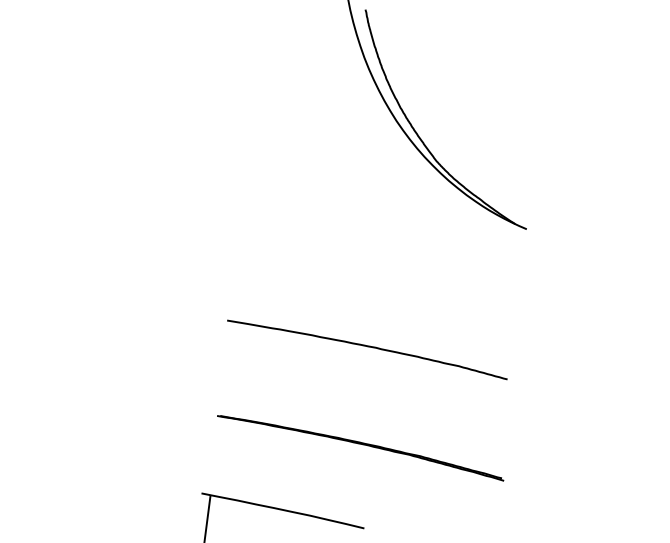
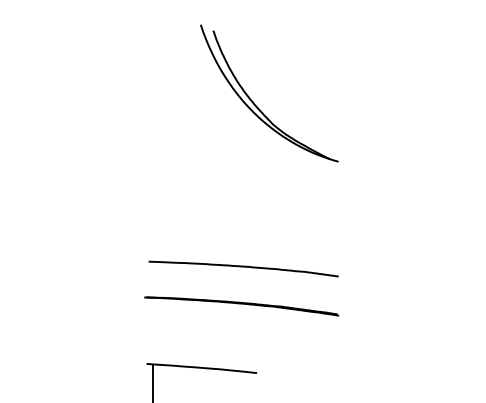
curve: (367, 347) -> (243, 267), moved
part: (360, 448) -> (241, 306), moved

